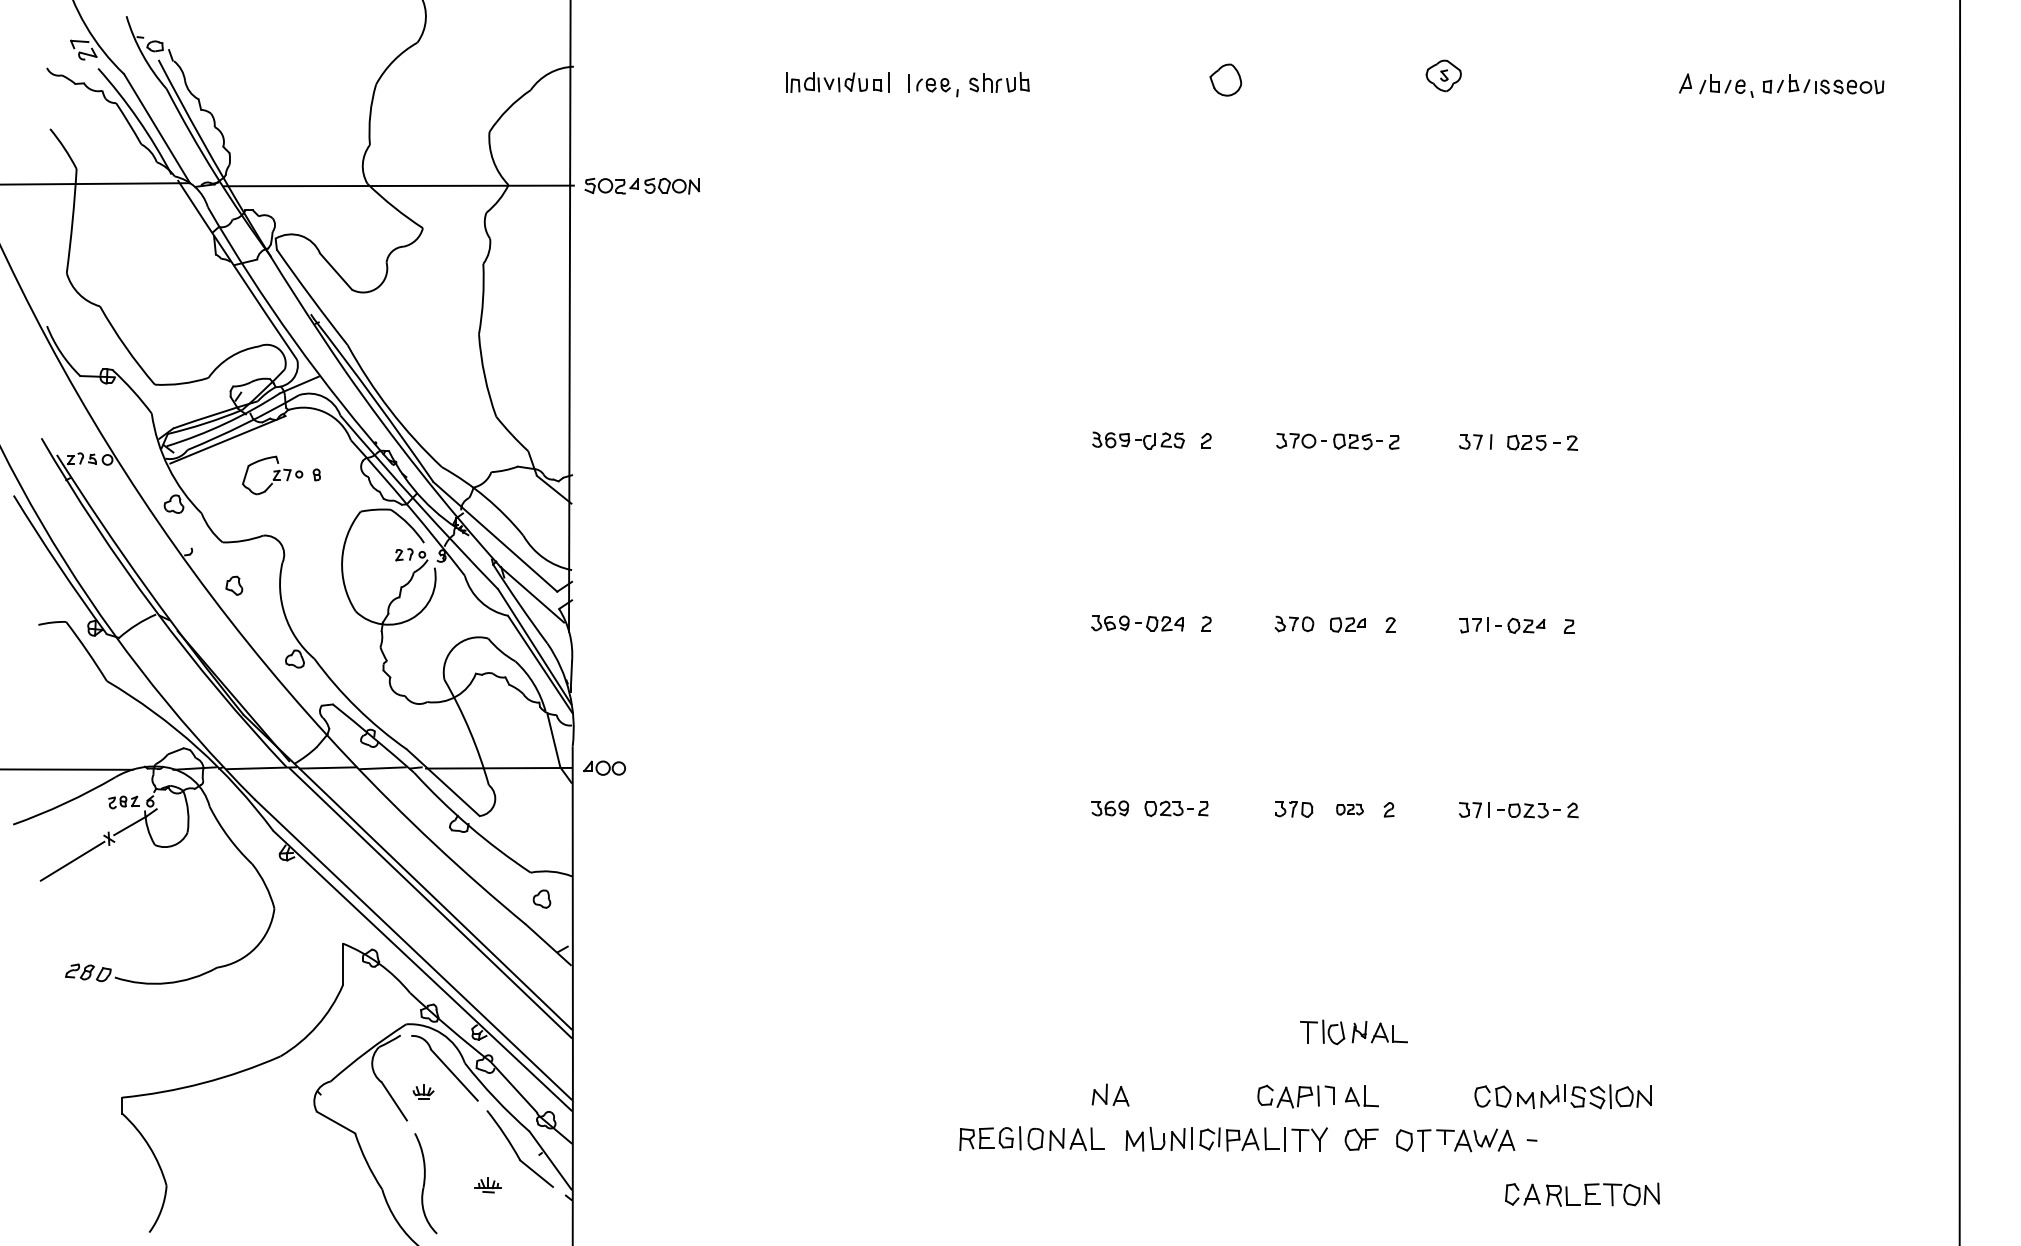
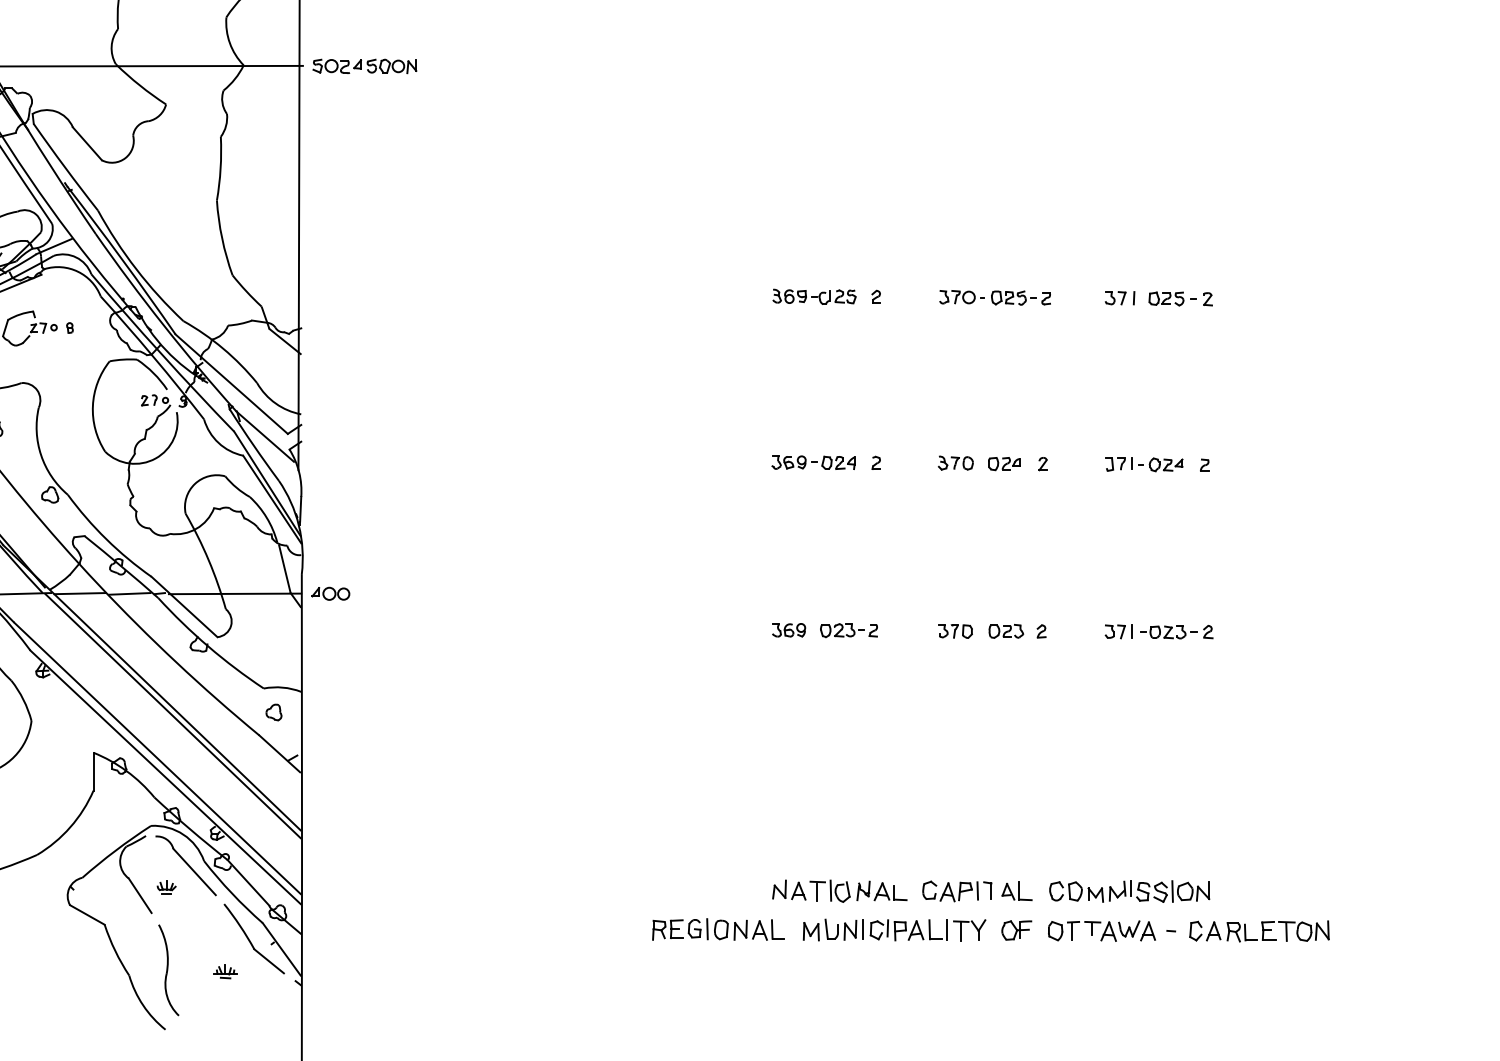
part: (1349, 809) -> (1005, 631), size x1.43
part: (1353, 1032) -> (858, 891), moved
part: (1562, 1096) -> (1129, 891), moved
part: (1582, 1194) -> (1259, 931), moved

